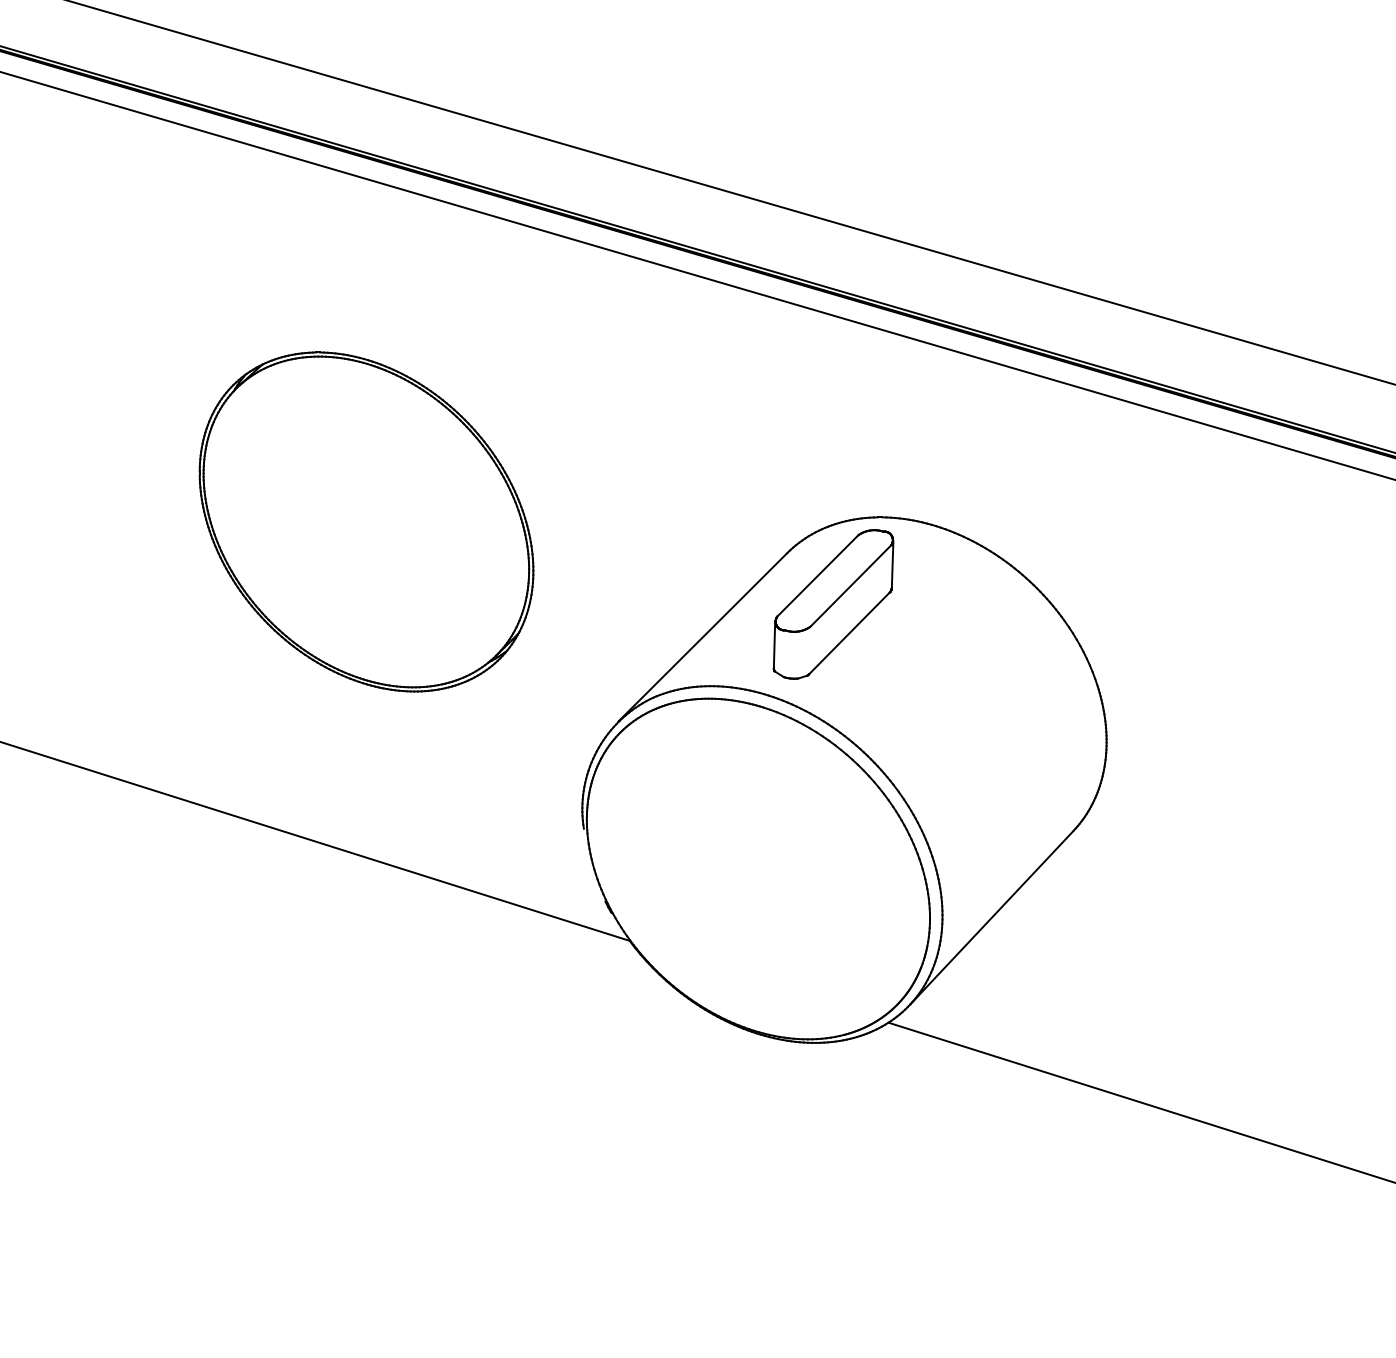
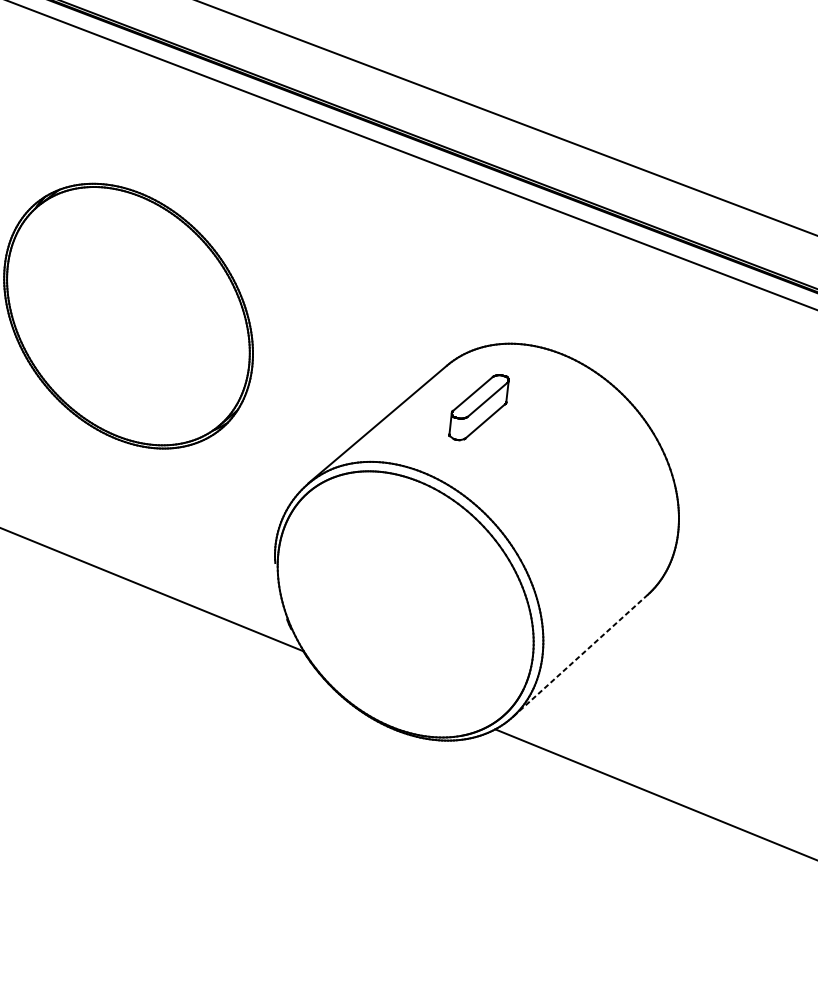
part: (833, 604) -> (479, 407), size x0.6
line: (991, 917) -> (580, 655), solid -> dashed

